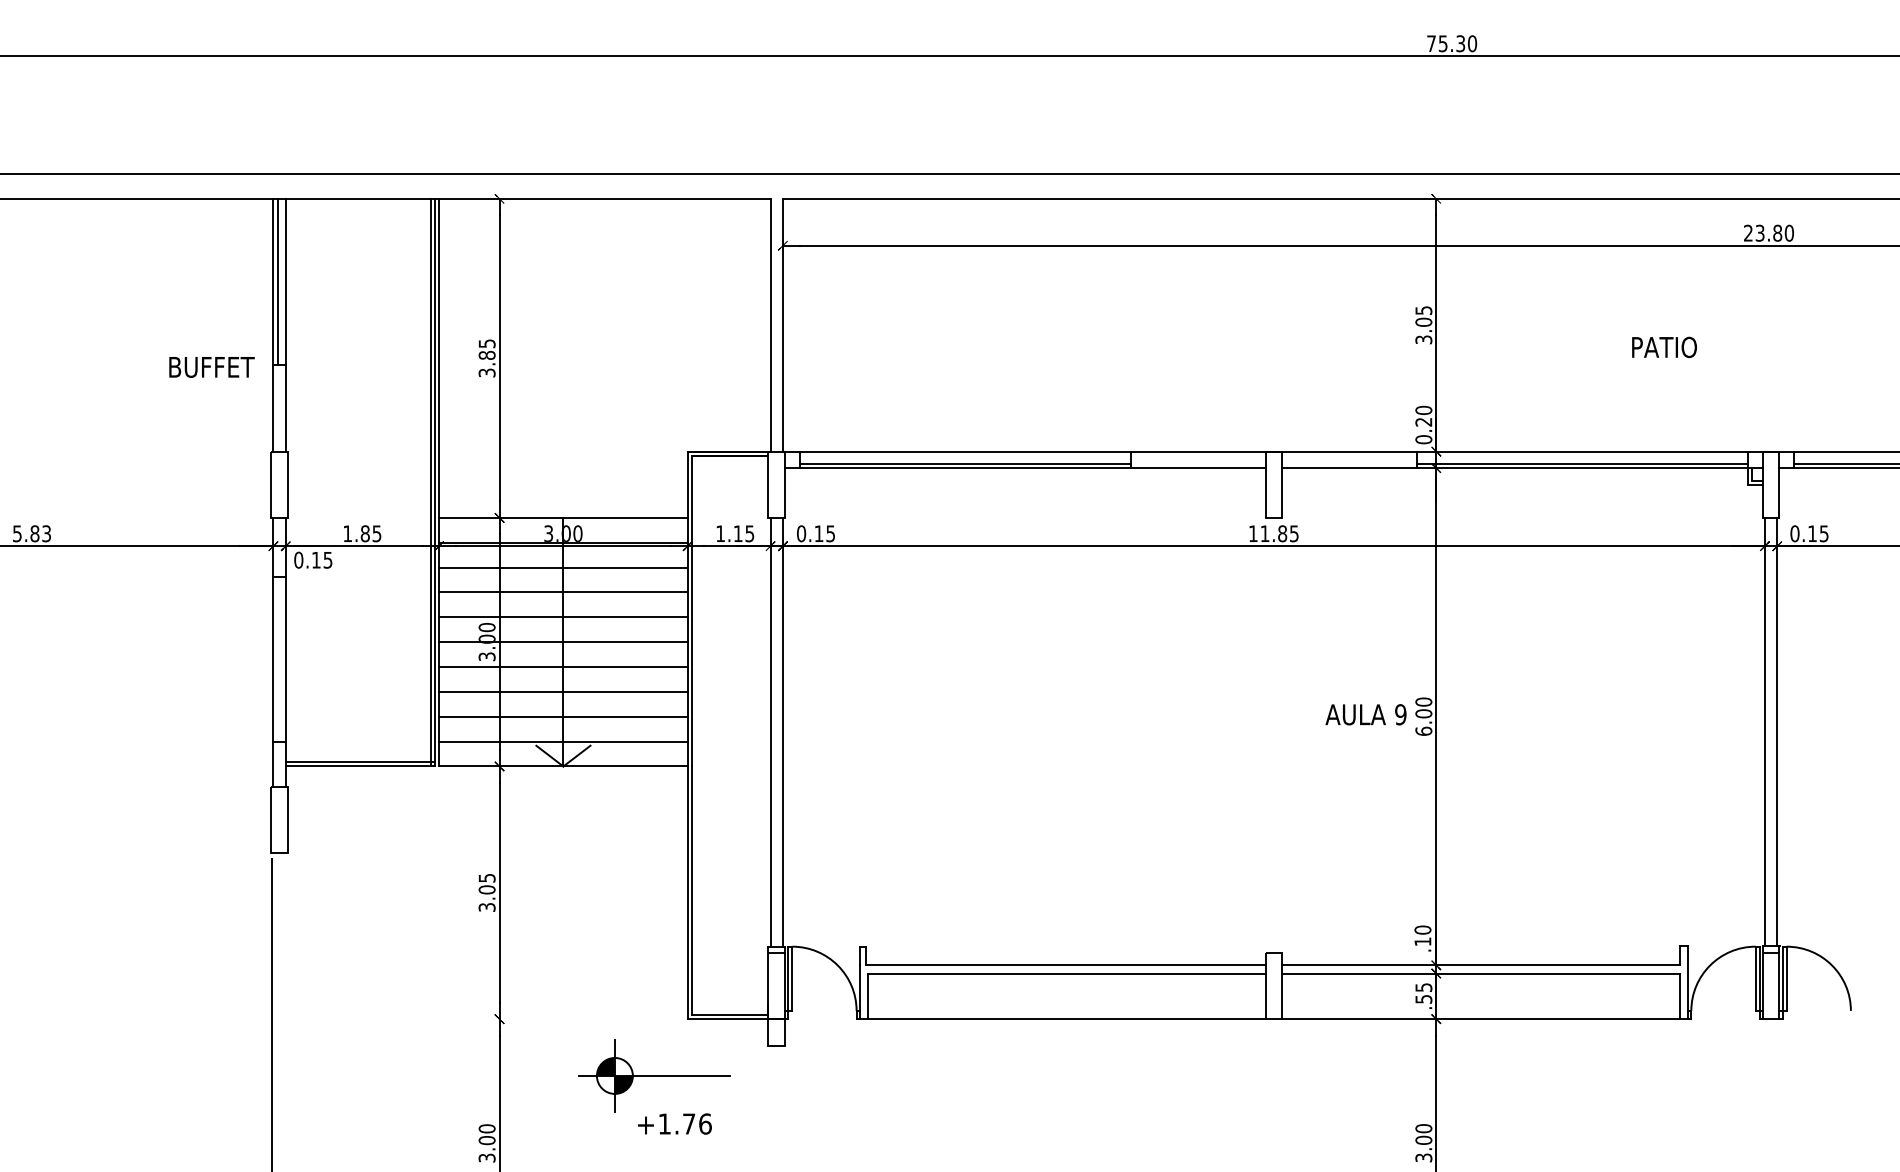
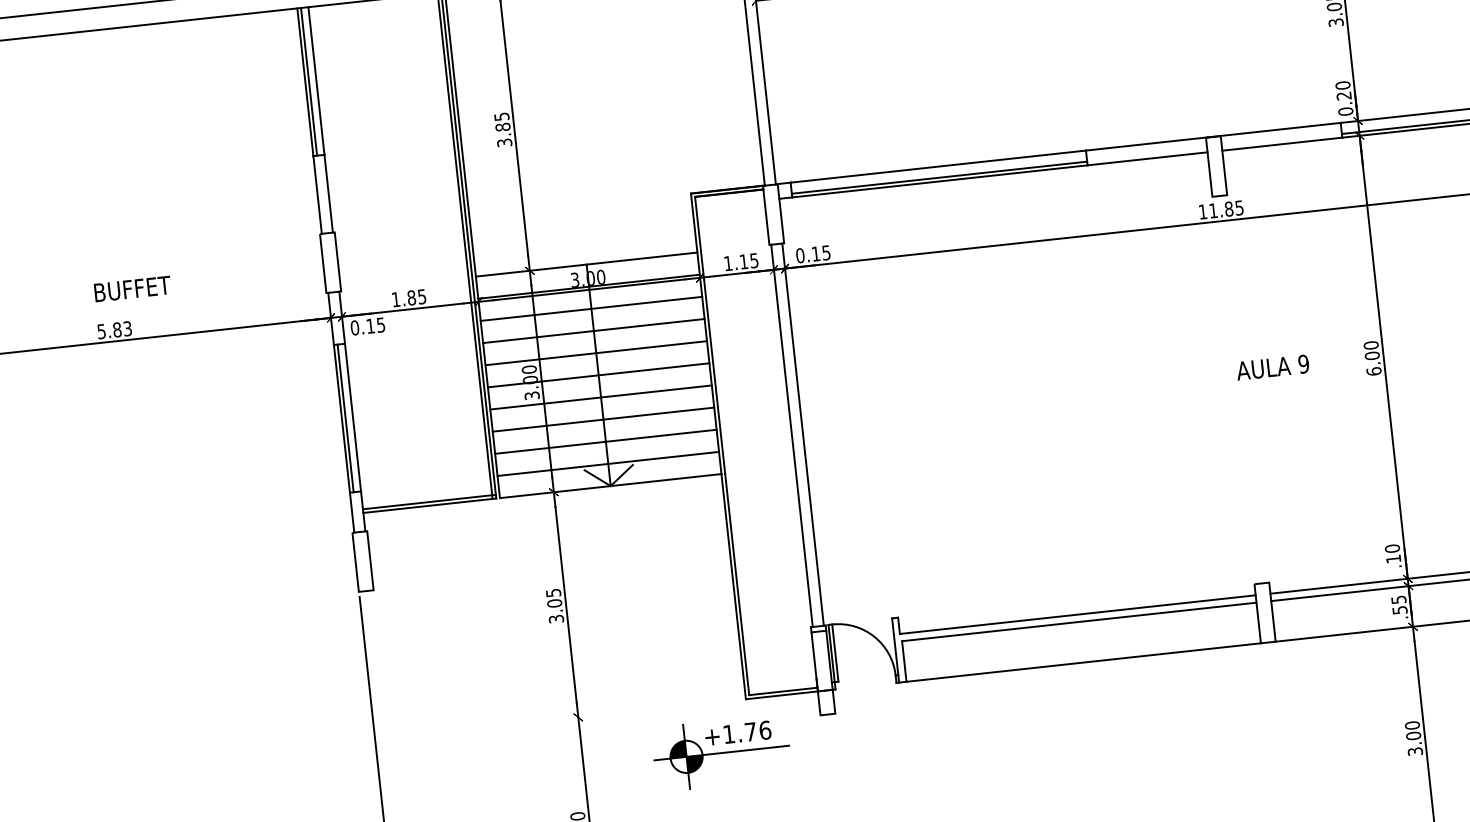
text: (211, 367) -> (132, 289), moved
line: (277, 659) -> (345, 418), added
text: (1365, 714) -> (1272, 367), moved
text: (674, 1123) -> (737, 732), moved

